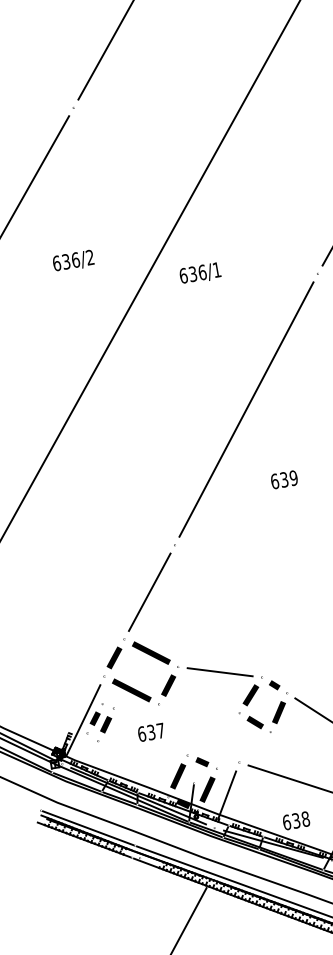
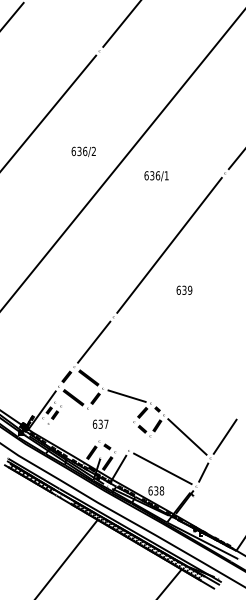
text: (72, 260) -> (83, 151), moved
text: (200, 274) -> (156, 176), moved
text: (150, 731) -> (100, 423), moved

